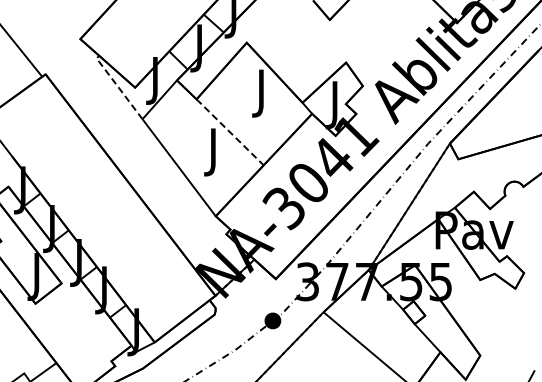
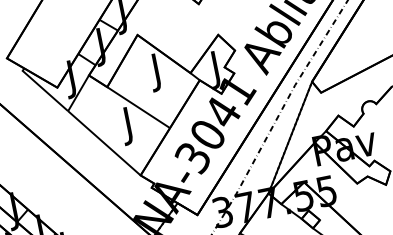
line: (118, 86) -> (44, 89), dashed -> solid
line: (230, 132) -> (138, 107), dashed -> solid

